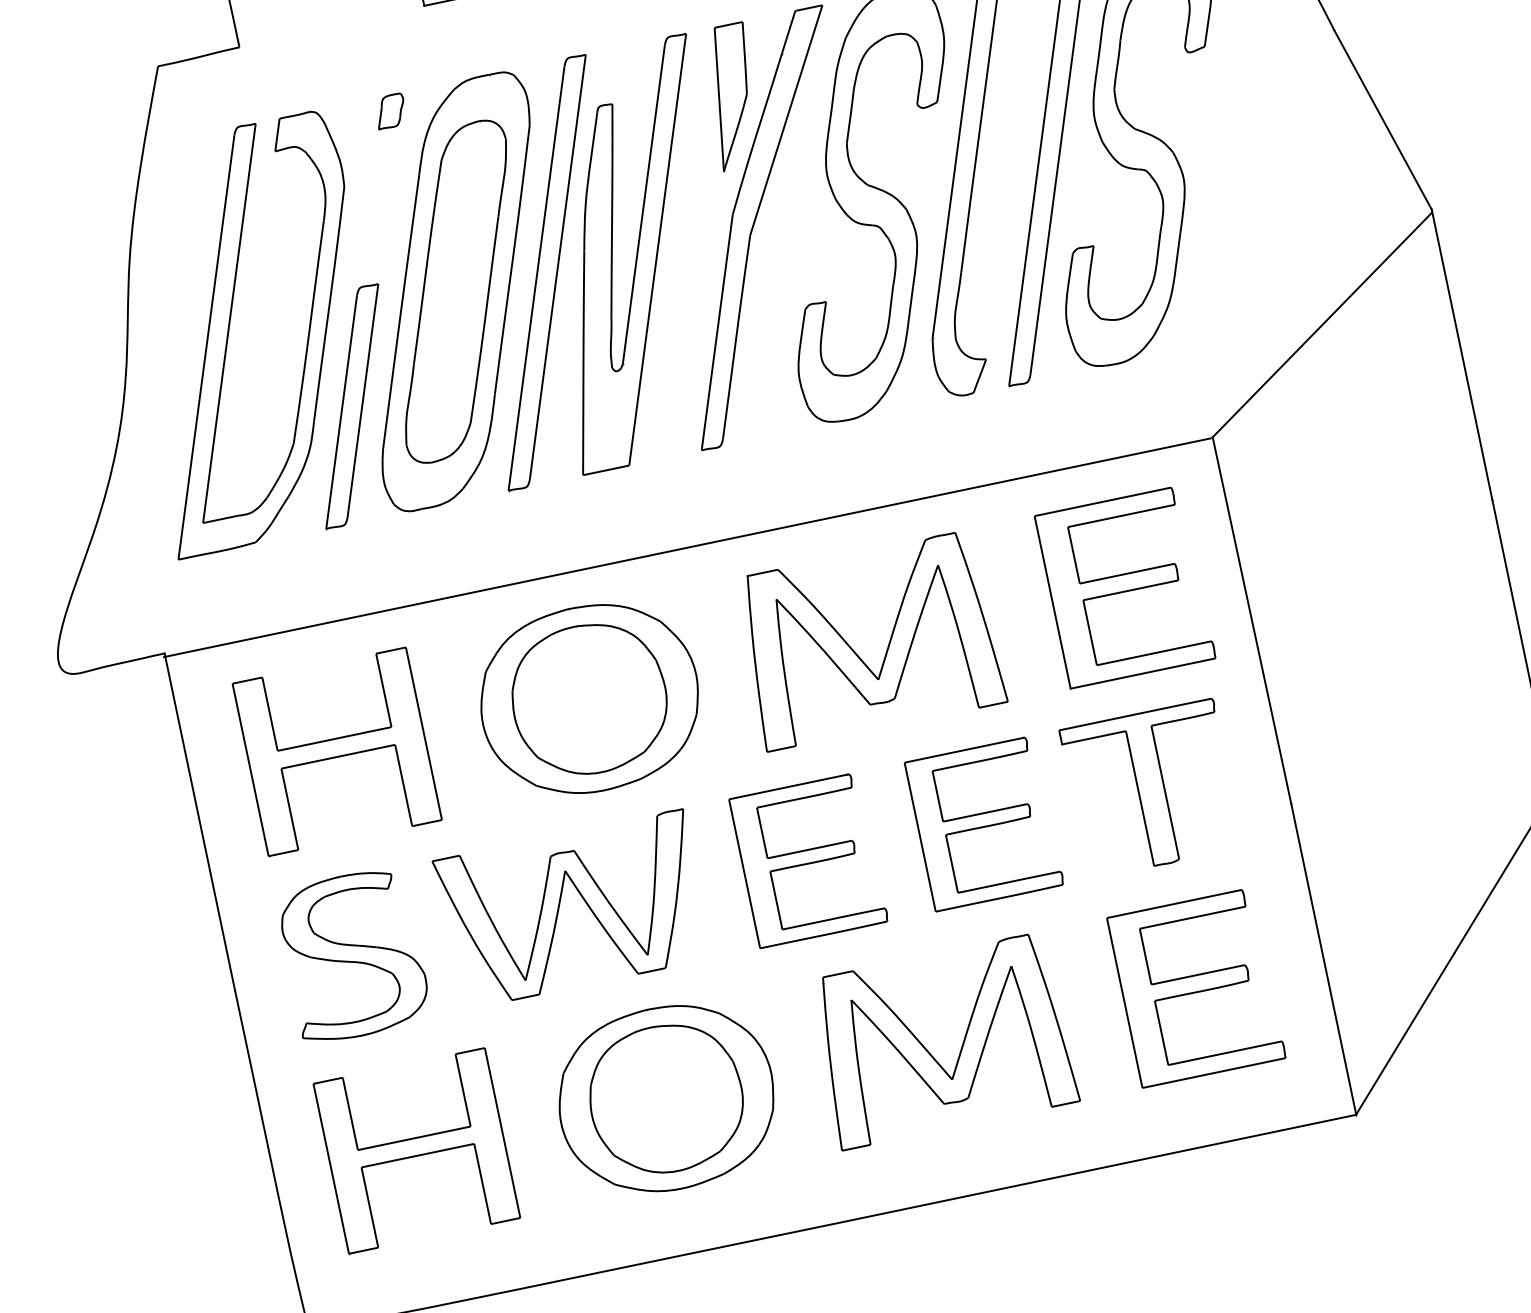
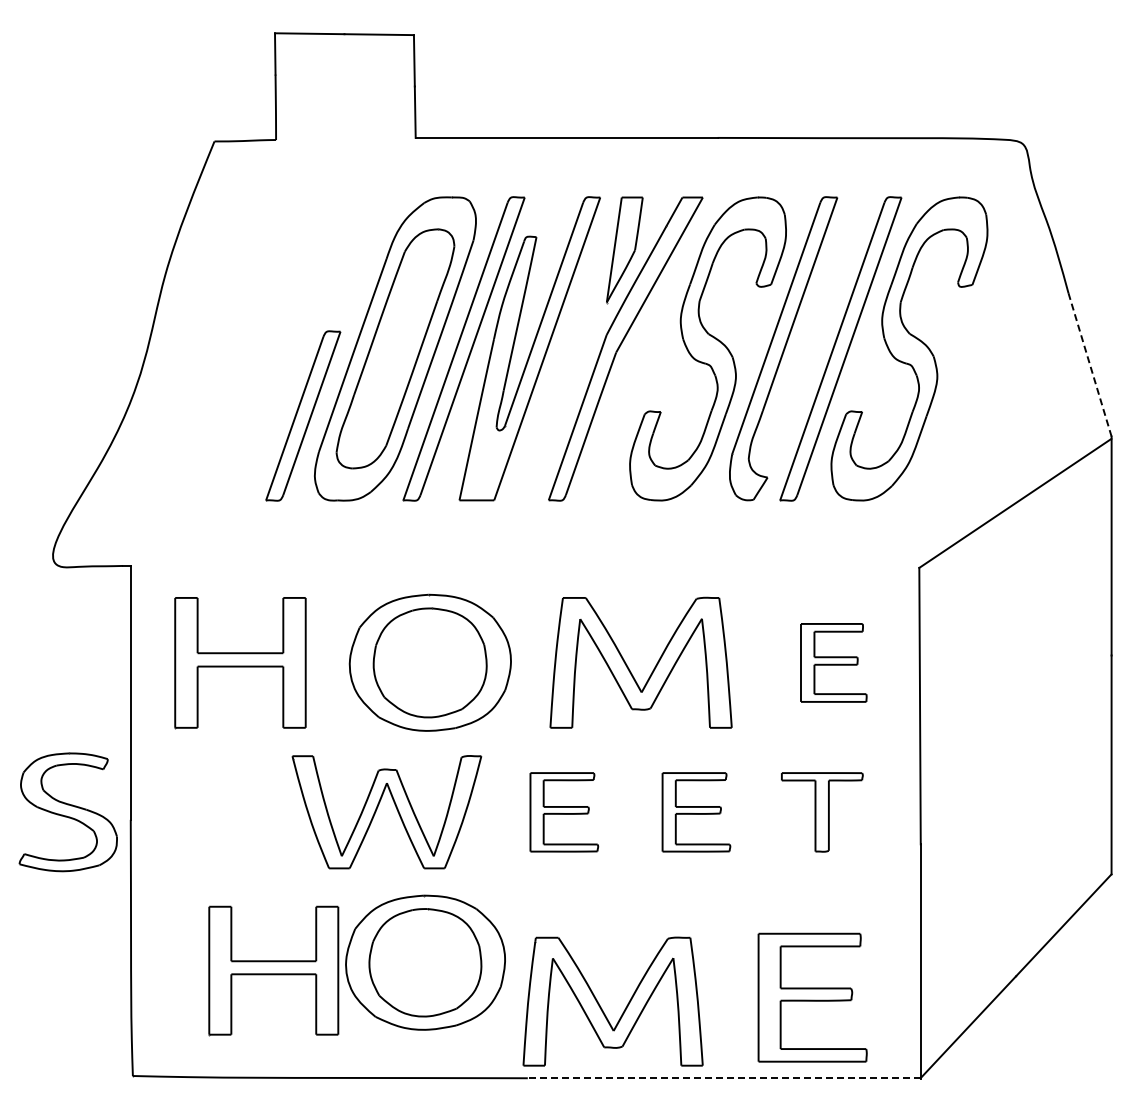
part: (390, 110) -> (375, 208), removed
line: (1383, 119) -> (1090, 364), solid -> dashed
part: (230, 331) -> (226, 343), removed
line: (687, 547) -> (523, 568), removed
part: (1124, 586) -> (833, 662), size x0.6
part: (1151, 789) -> (822, 812), size x0.7
part: (984, 824) -> (696, 812), size x0.7
part: (809, 860) -> (564, 812), size x0.7
part: (352, 956) -> (67, 812), moved
part: (1196, 987) -> (812, 997), moved
part: (931, 1052) -> (602, 1008), moved
part: (416, 1150) -> (273, 970), moved
line: (1094, 1169) -> (723, 1078), solid -> dashed

